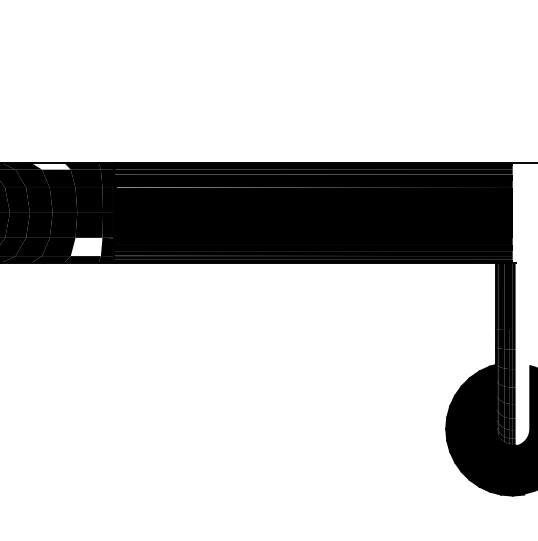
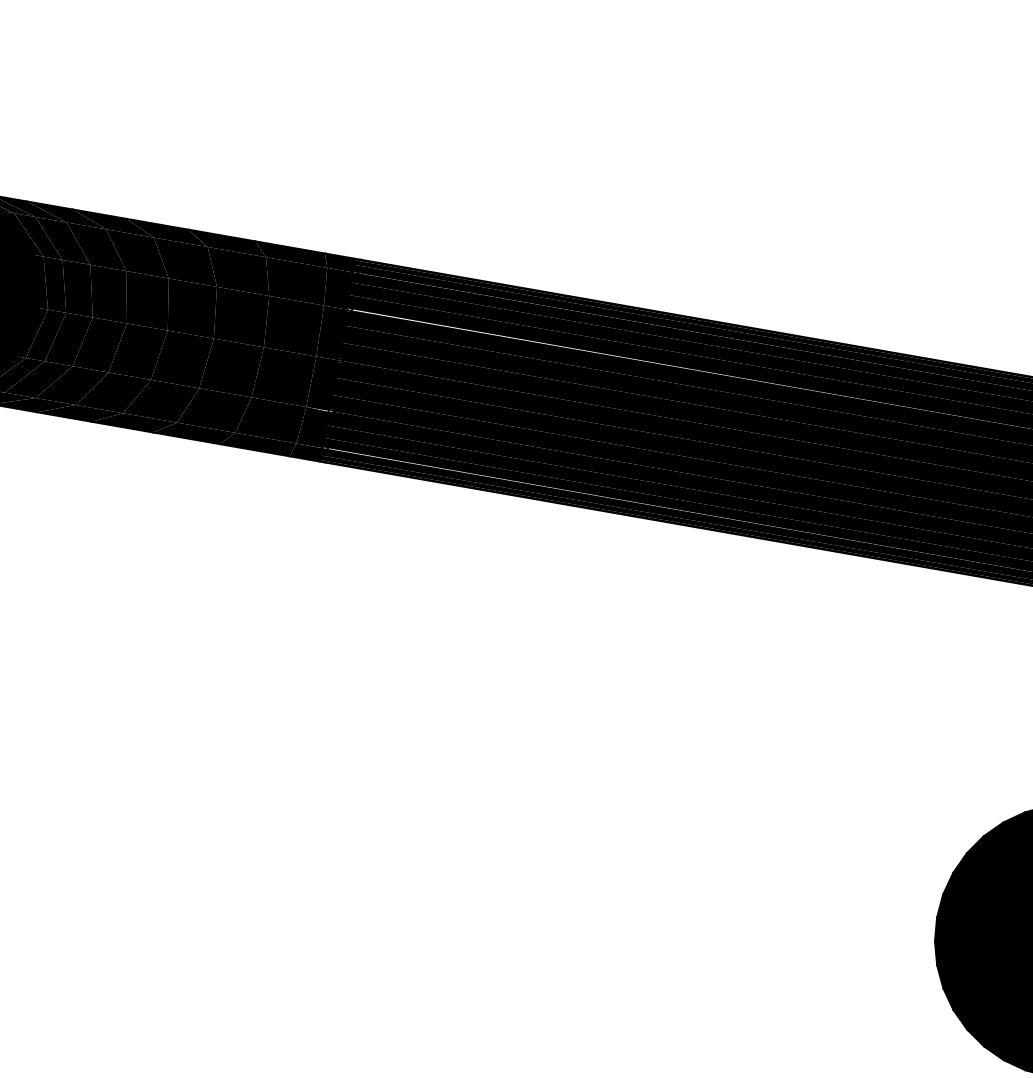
fill: (50, 166) -> (225, 243), added
fill: (86, 246) -> (270, 418), added

